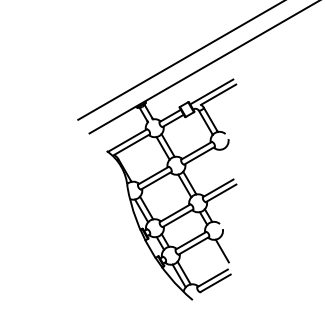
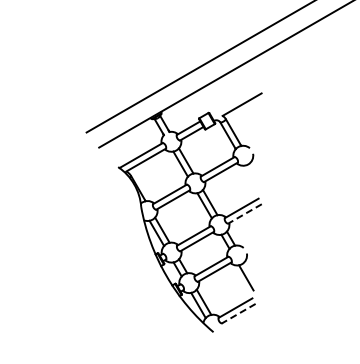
line: (211, 91) -> (234, 101), removed
line: (220, 193) -> (244, 214), solid -> dashed
line: (215, 283) -> (238, 313), solid -> dashed

